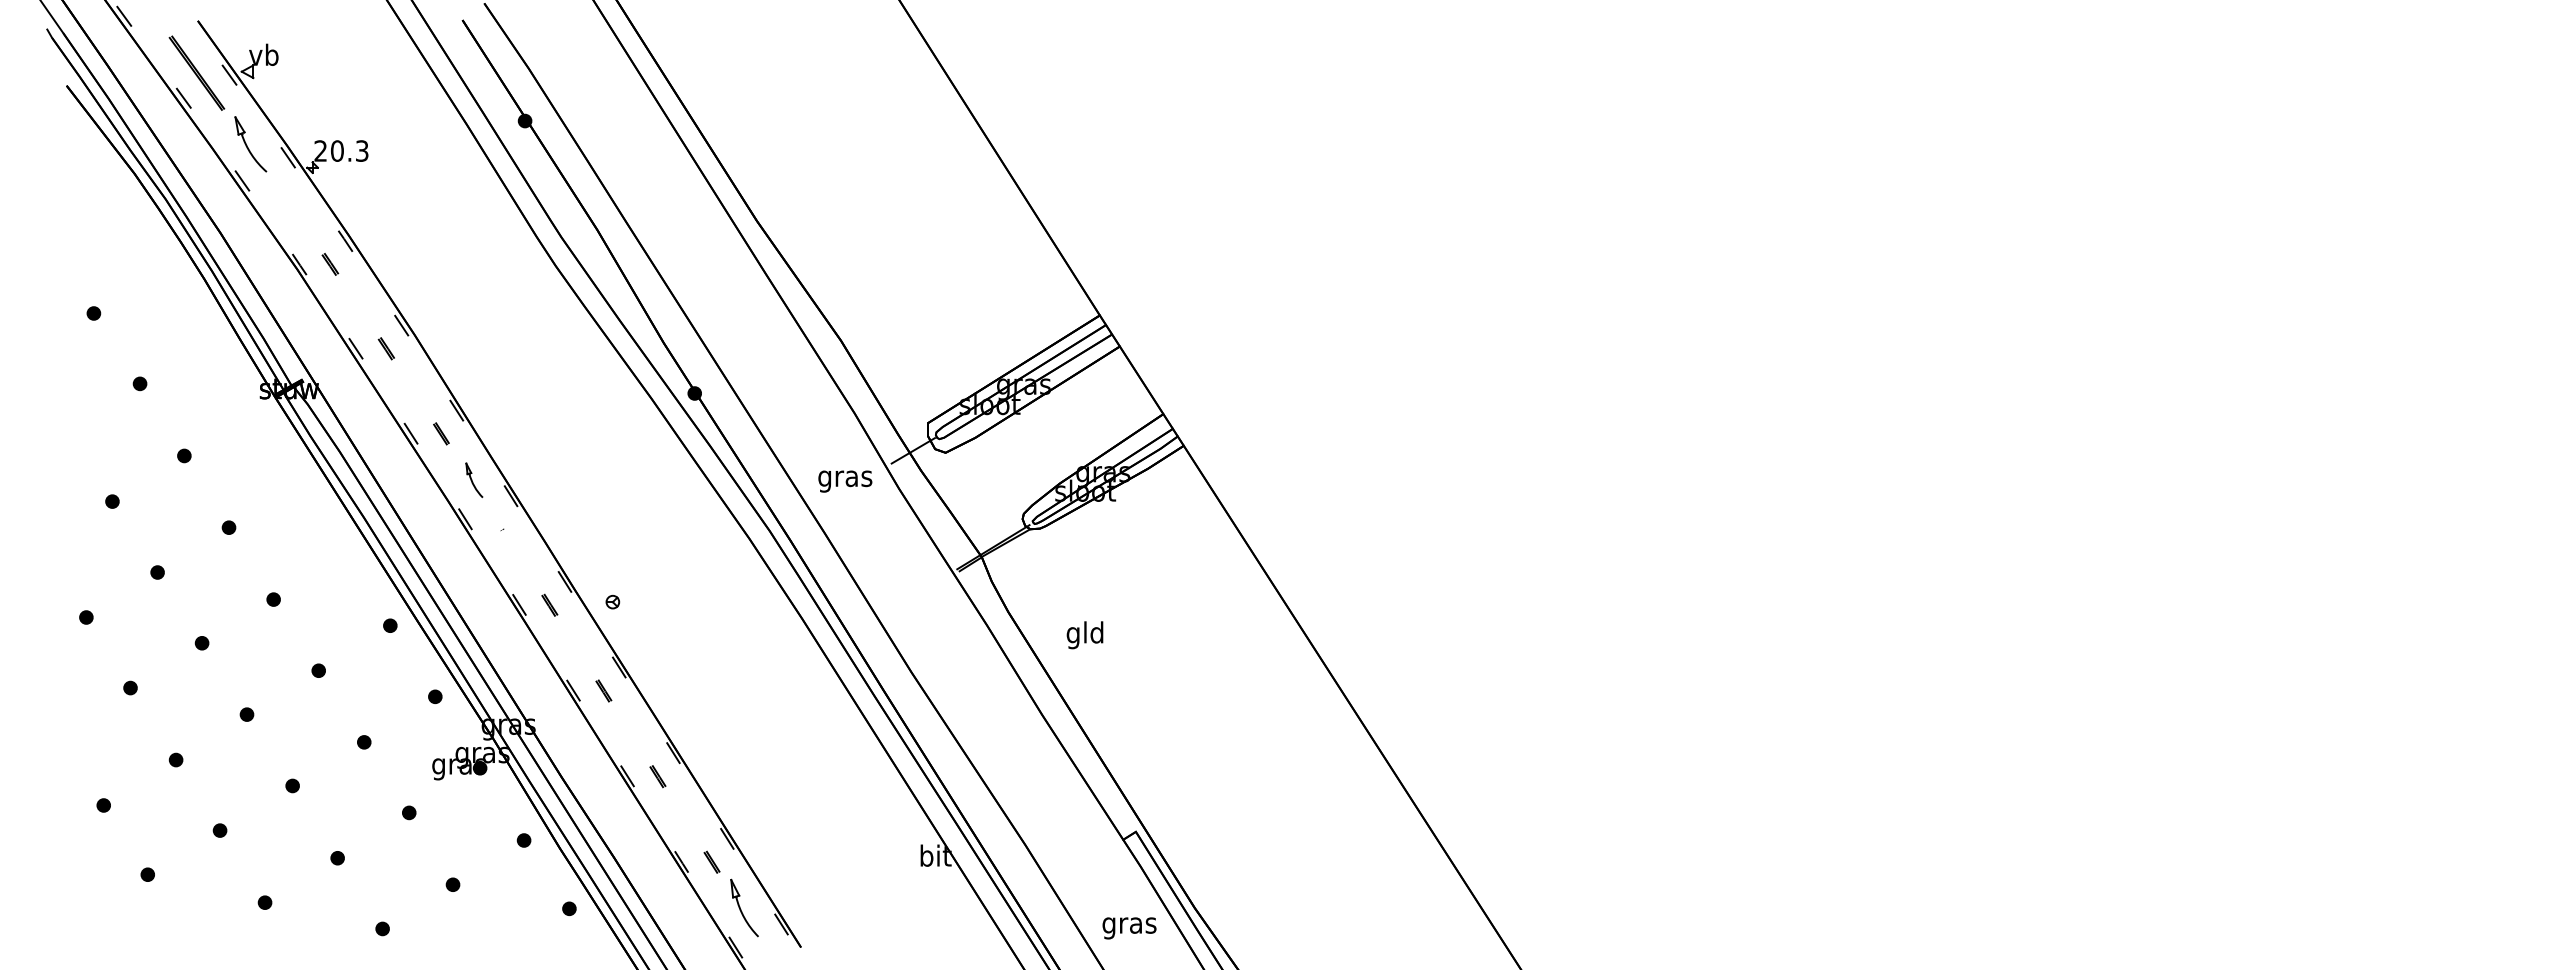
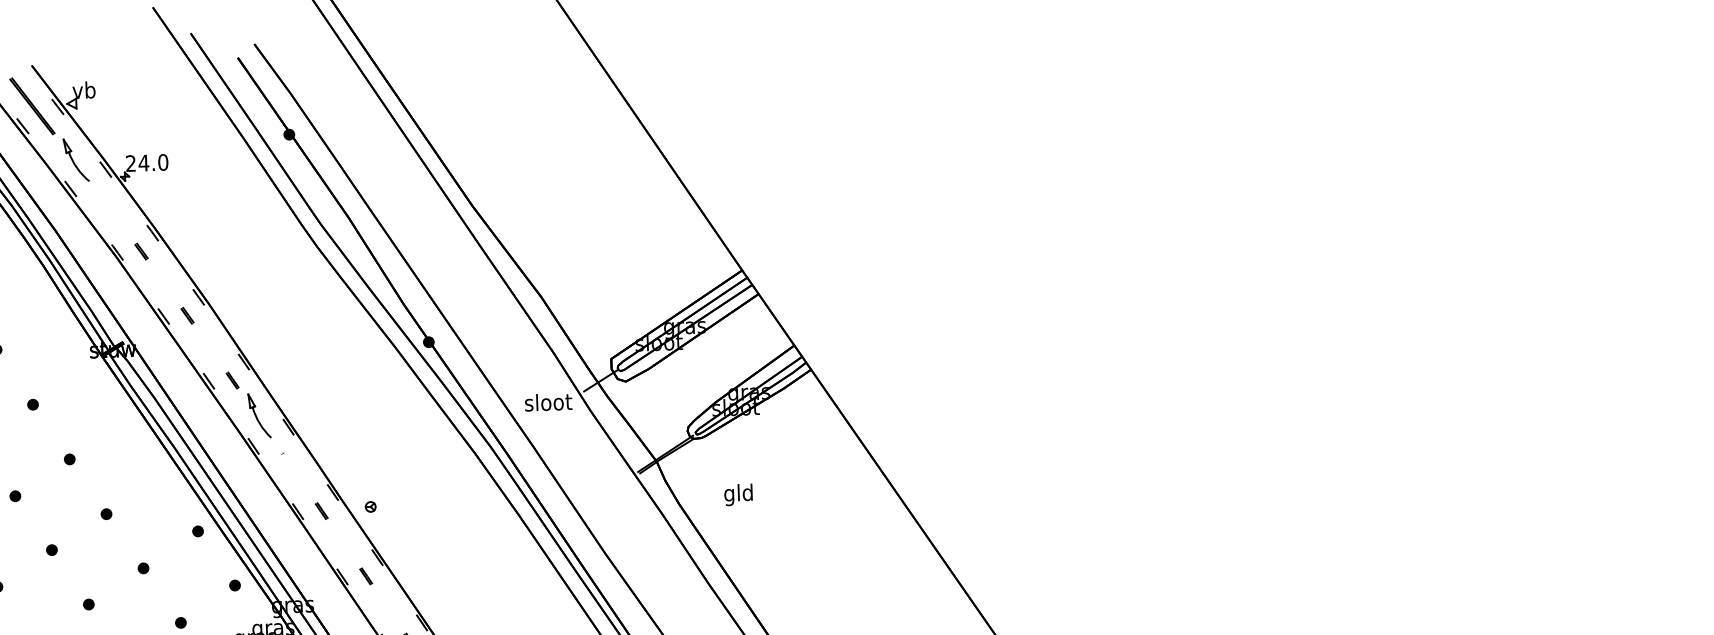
text: (349, 150) -> (153, 162), 20.3 -> 24.0
text: (845, 478) -> (548, 404), gras -> sloot
part: (474, 480) -> (259, 415), size x1.67
text: (1084, 635) -> (738, 495), moved

